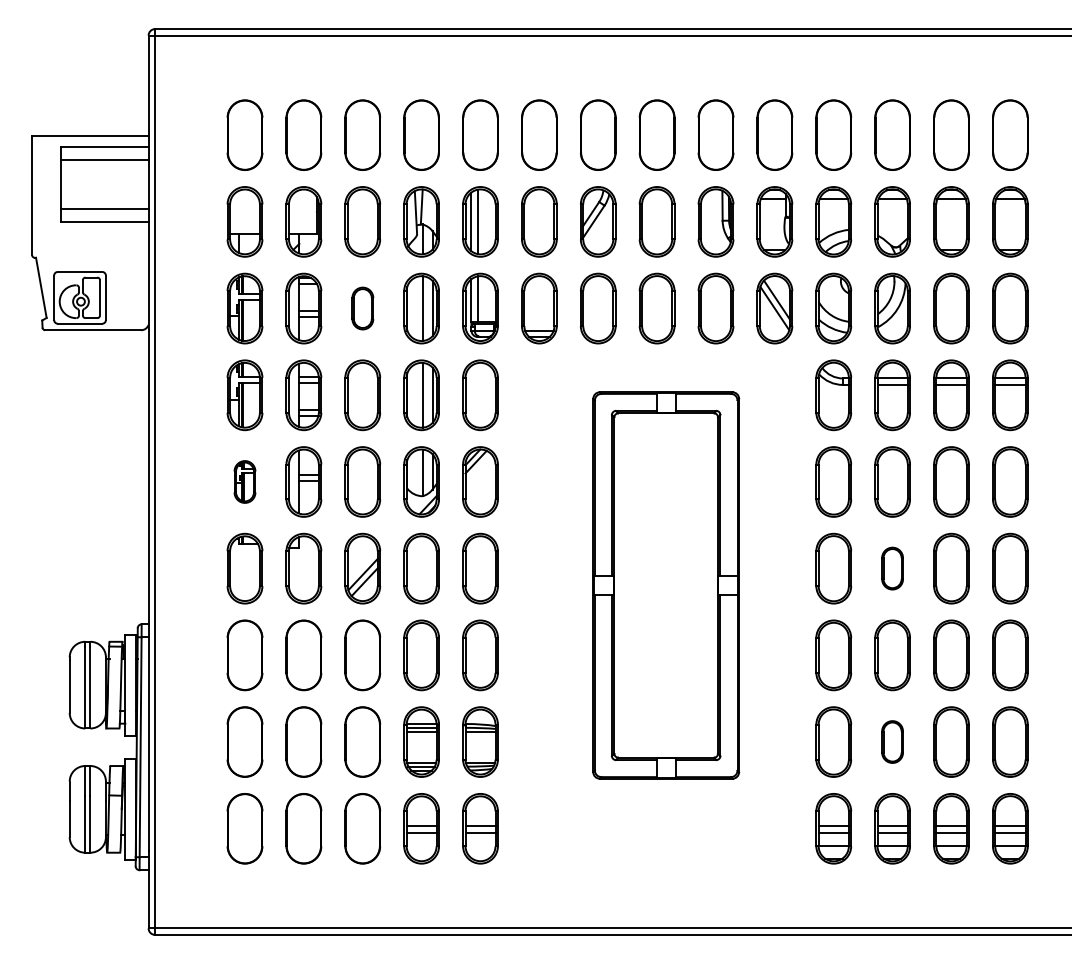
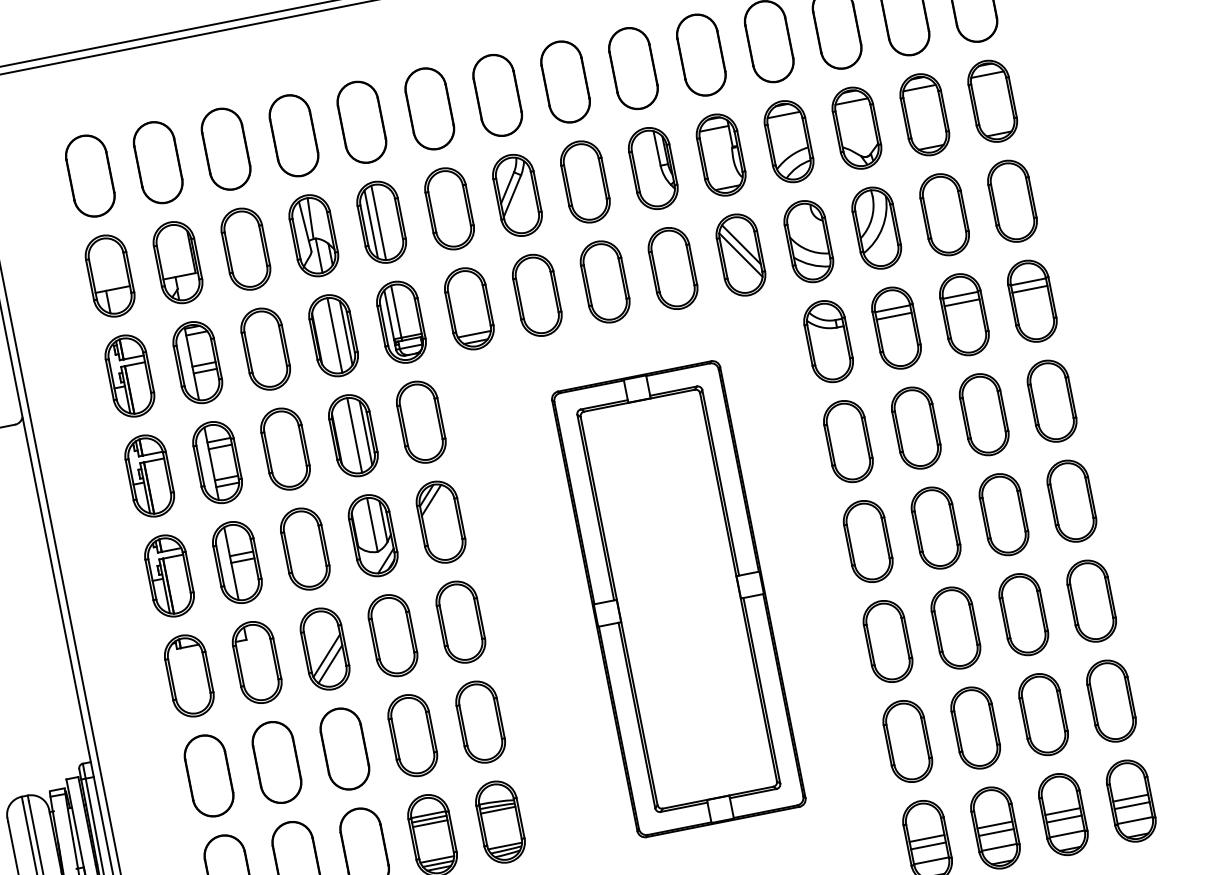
part: (362, 308) -> (265, 349), size x1.67
part: (244, 481) -> (168, 575), size x1.67
part: (892, 568) -> (935, 527), size x1.67
part: (892, 741) -> (975, 727), size x1.67

